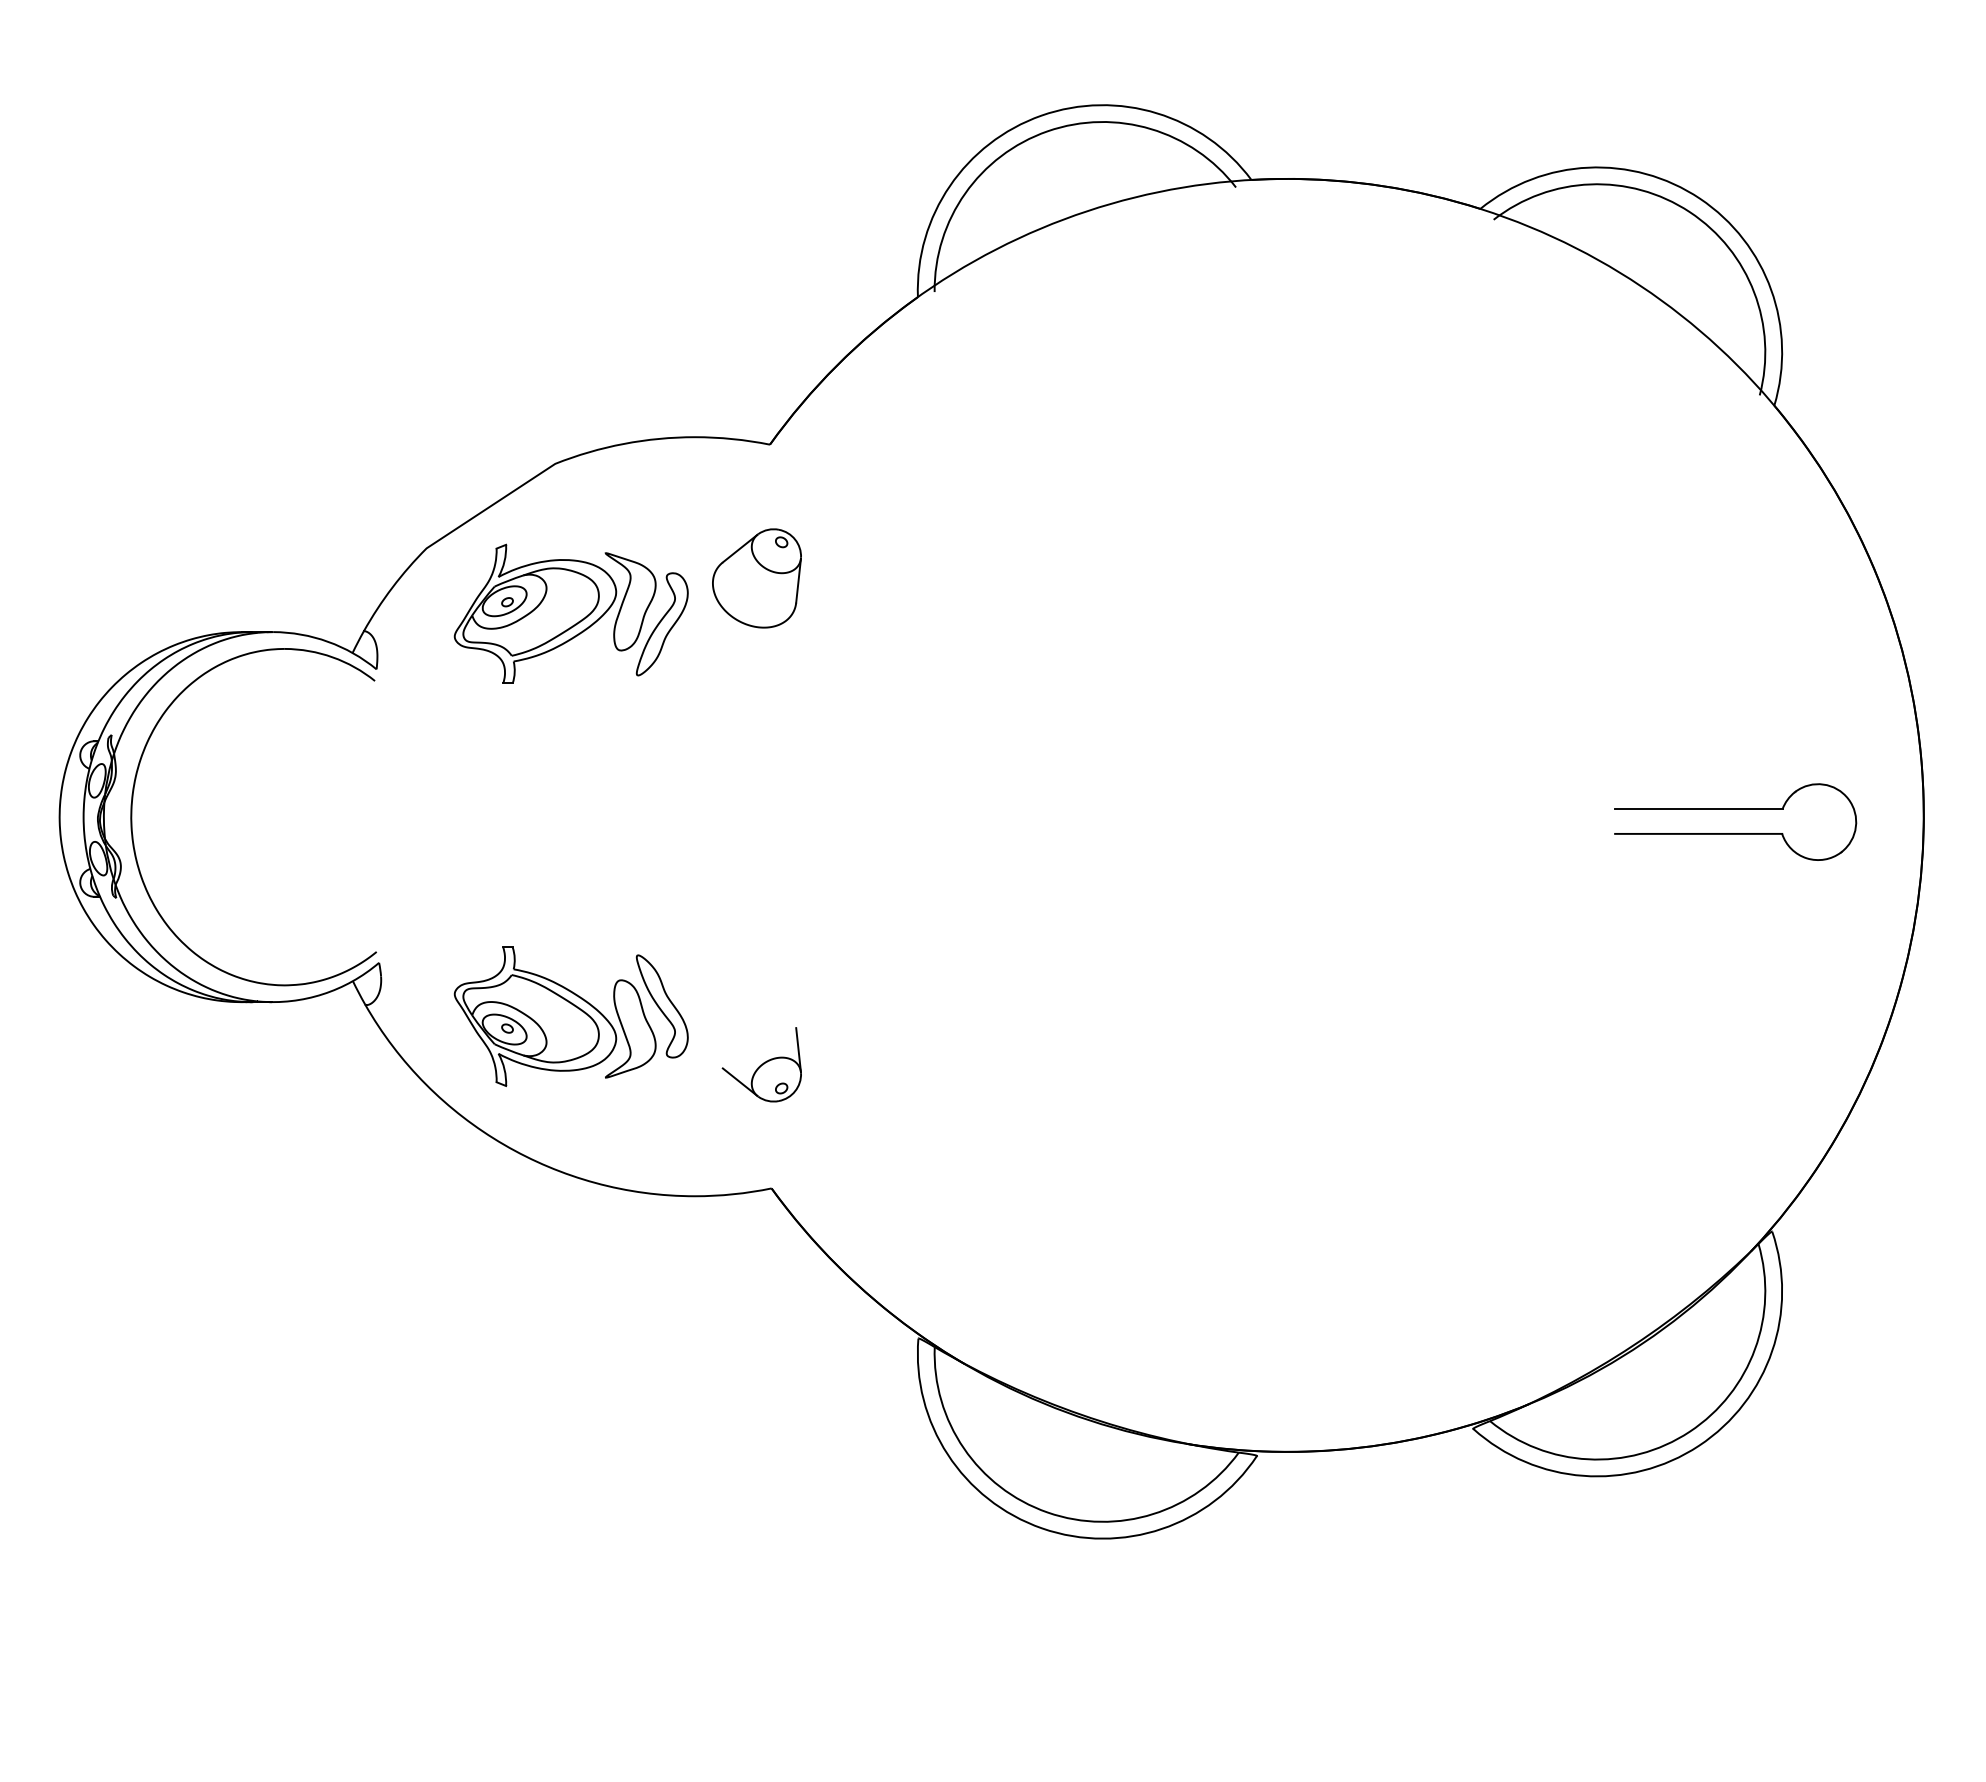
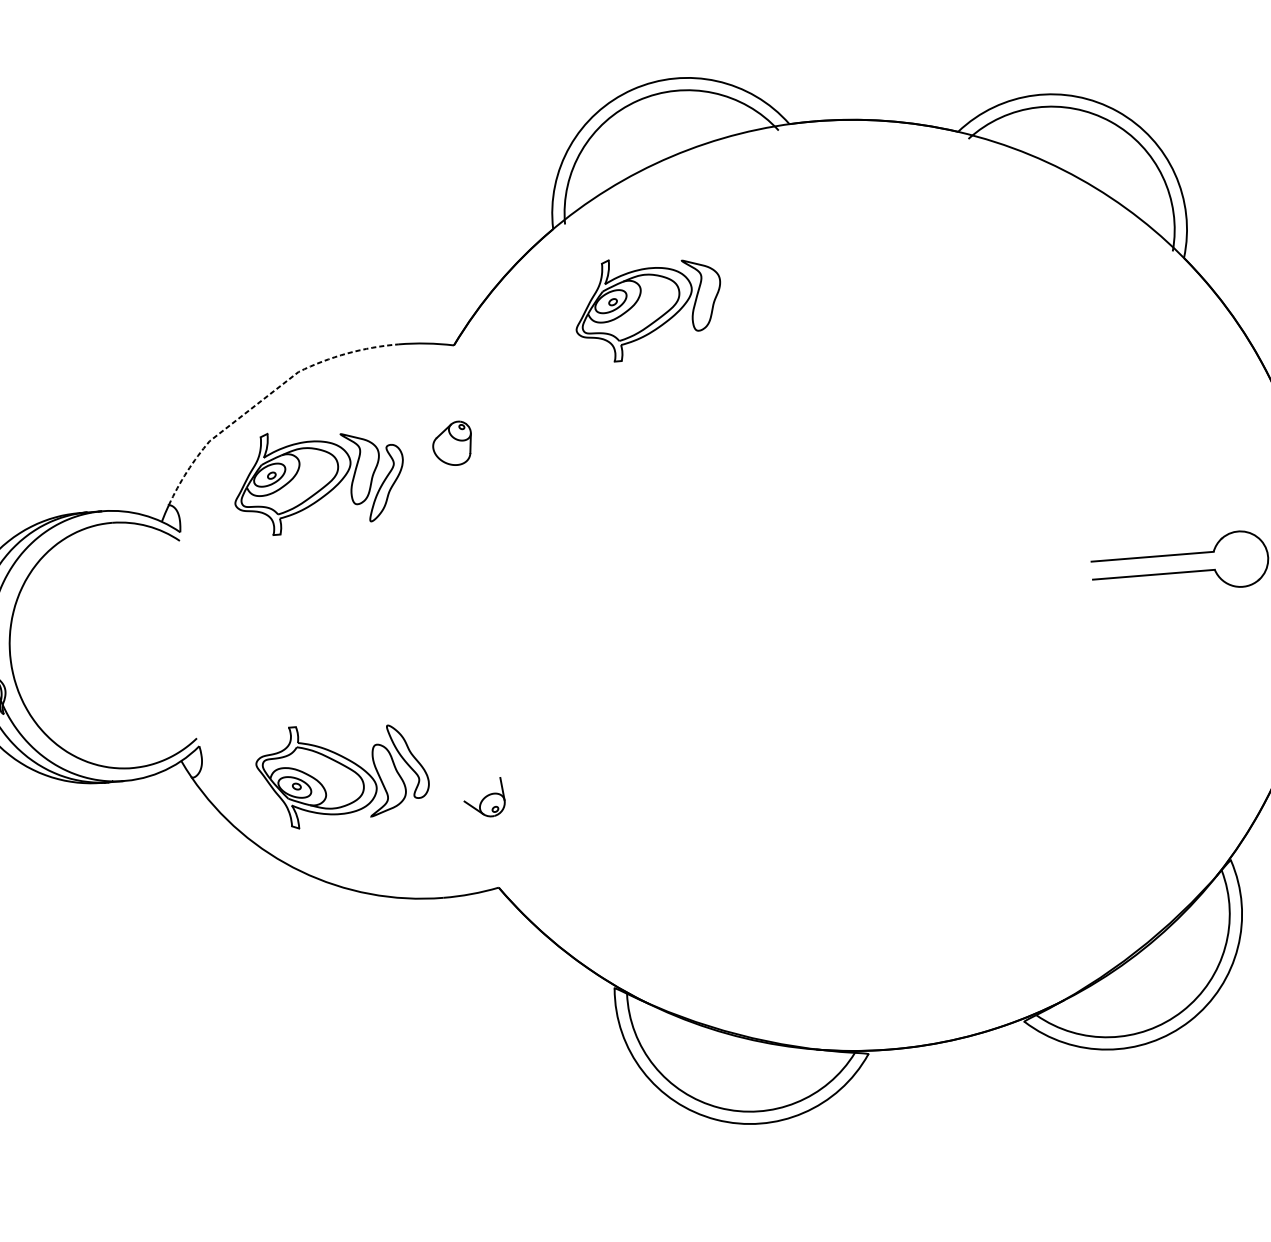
part: (1038, 414) -> (647, 307), added
line: (504, 497) -> (263, 399), solid -> dashed
part: (756, 578) -> (451, 443), size x0.6
part: (761, 1064) -> (484, 797), size x0.7

